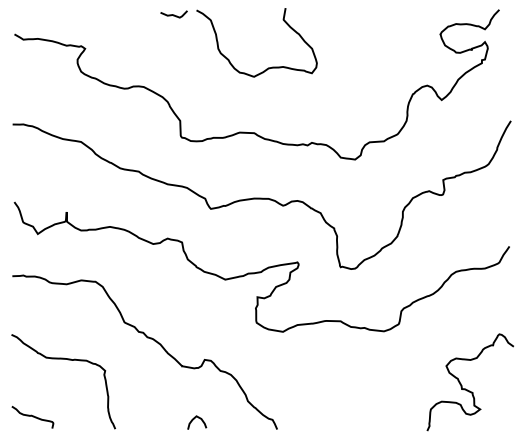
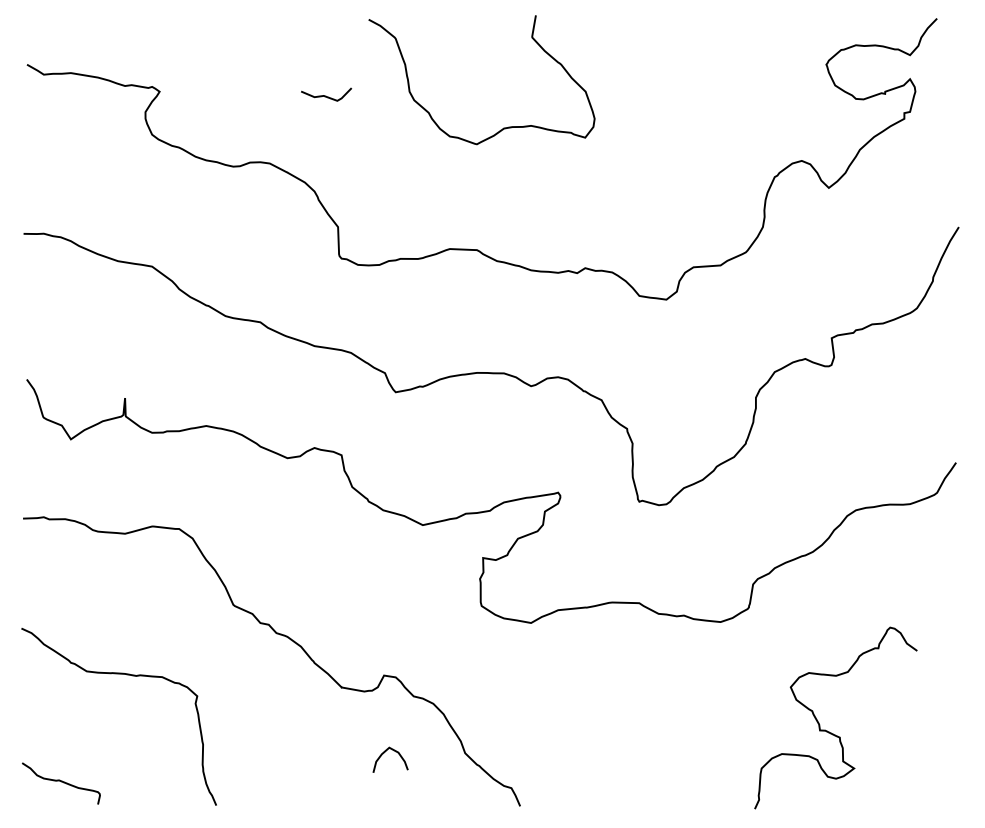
curve: (173, 14) -> (325, 94), moved
curve: (465, 388) -> (826, 729), moved
curve: (198, 418) -> (393, 751), moved

